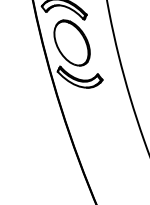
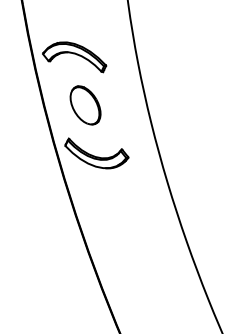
part: (72, 43) -> (85, 105), size x0.6

